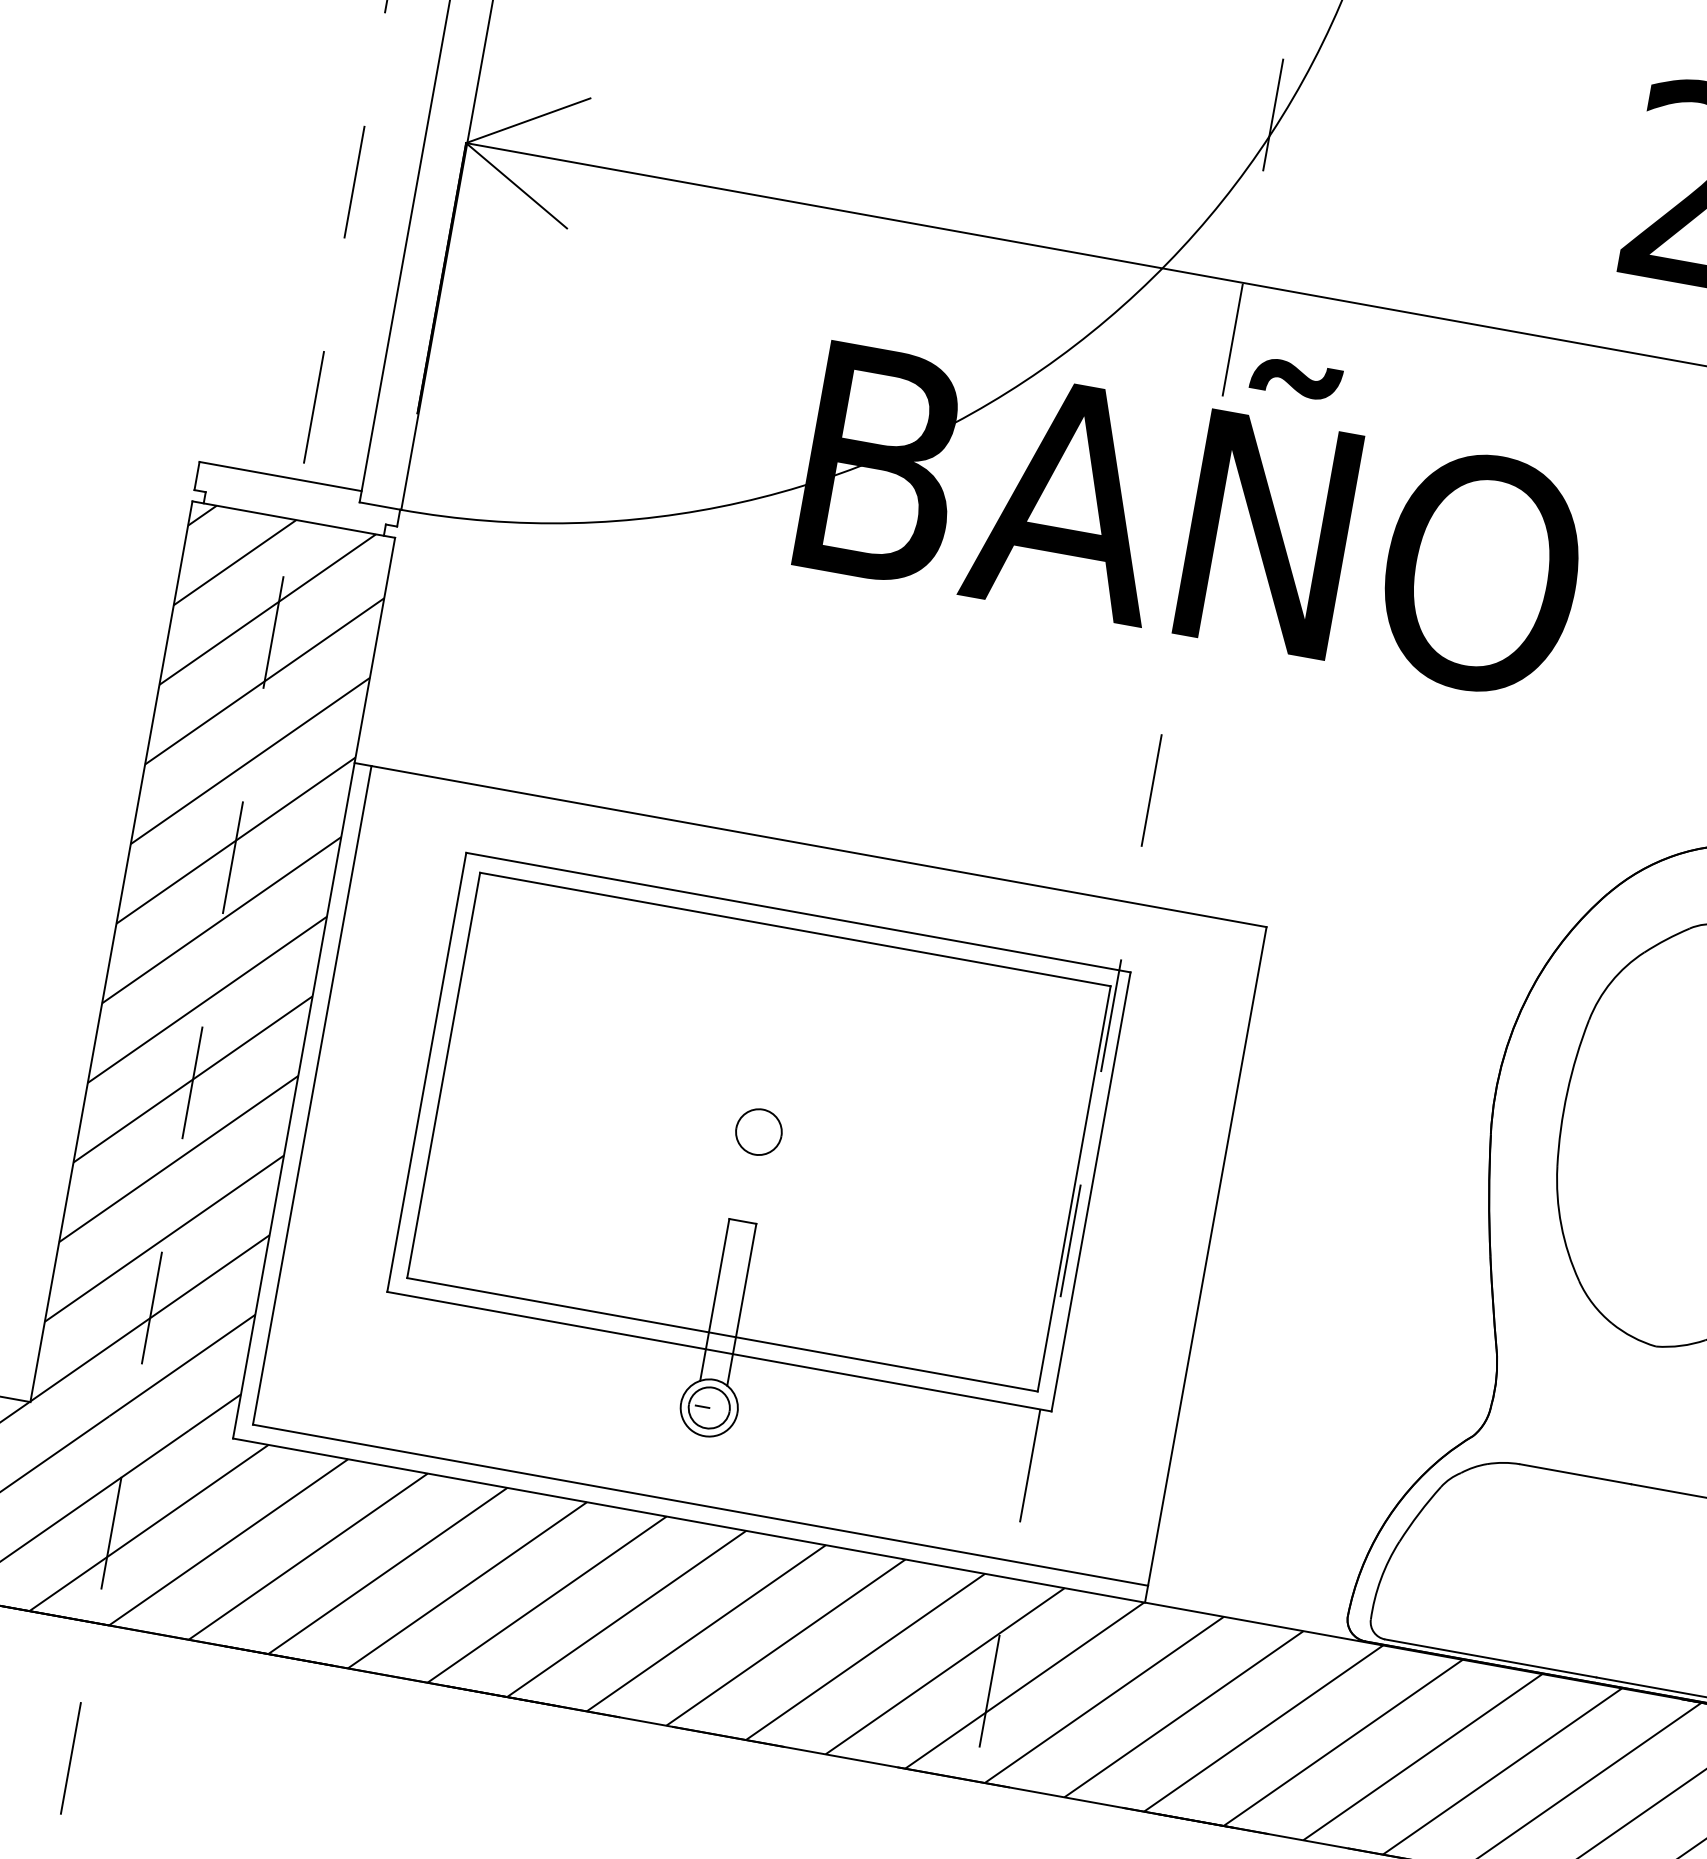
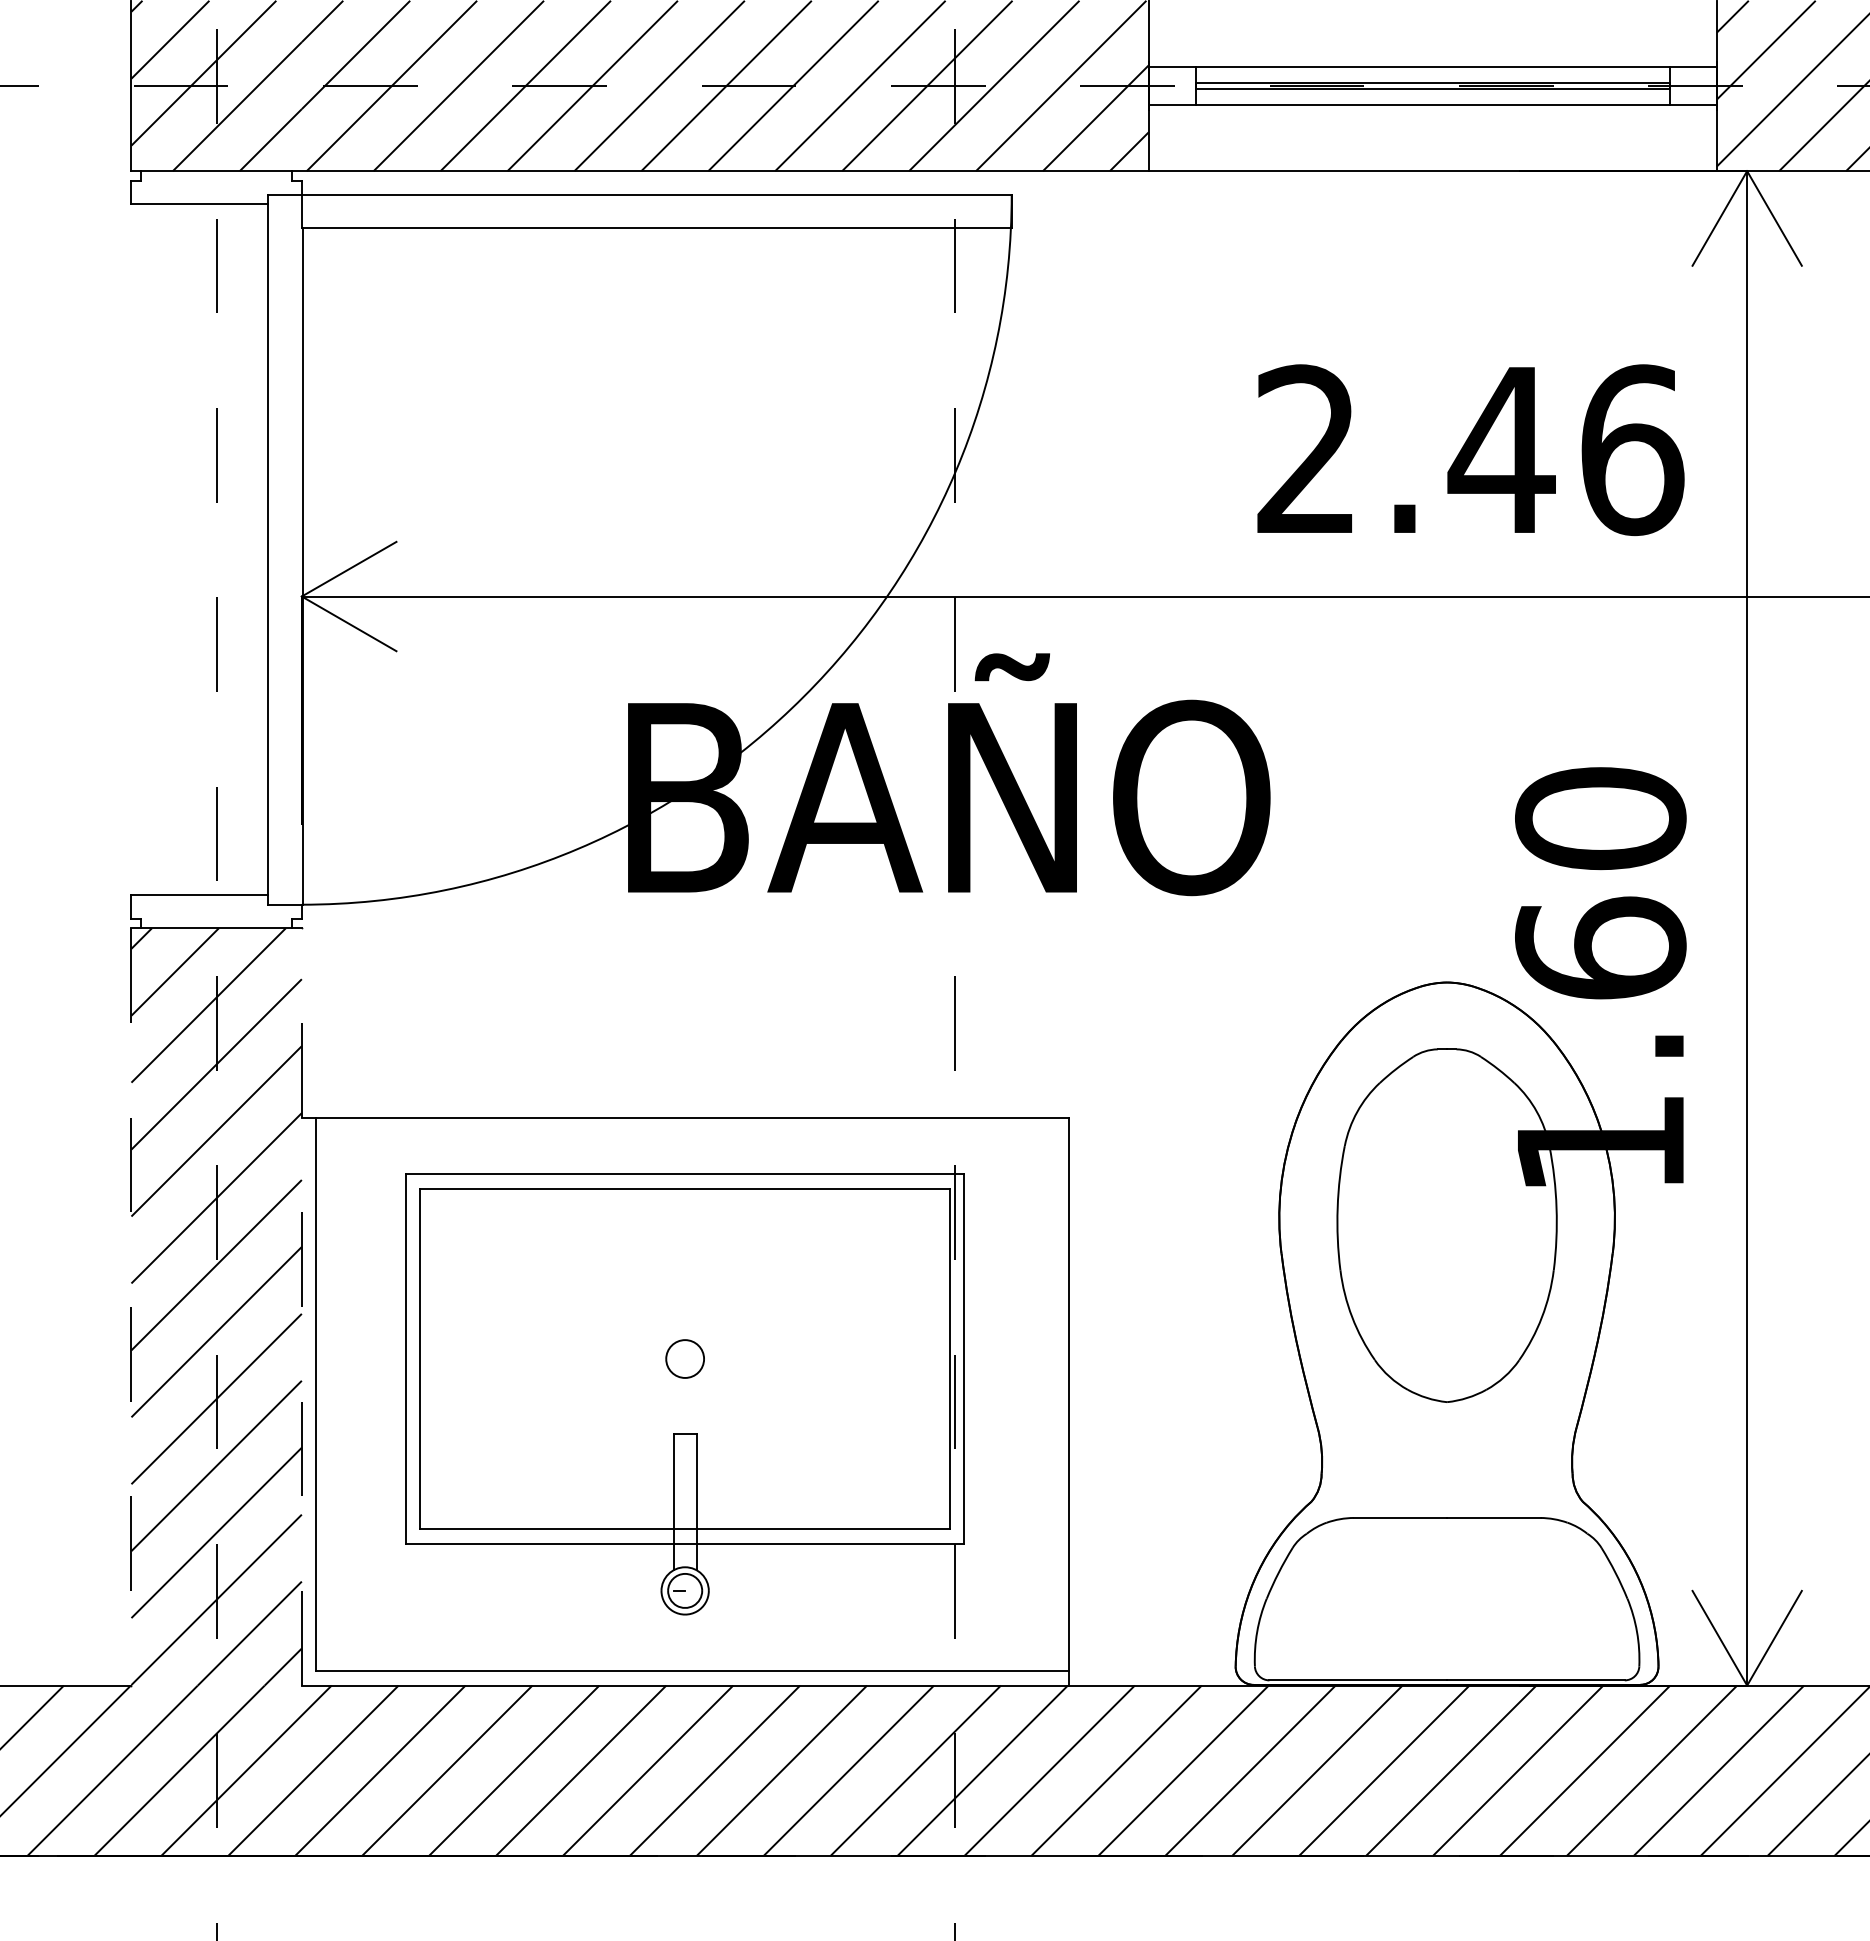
line: (111, 951) -> (131, 1306), solid -> dashed
line: (313, 987) -> (301, 1306), solid -> dashed

